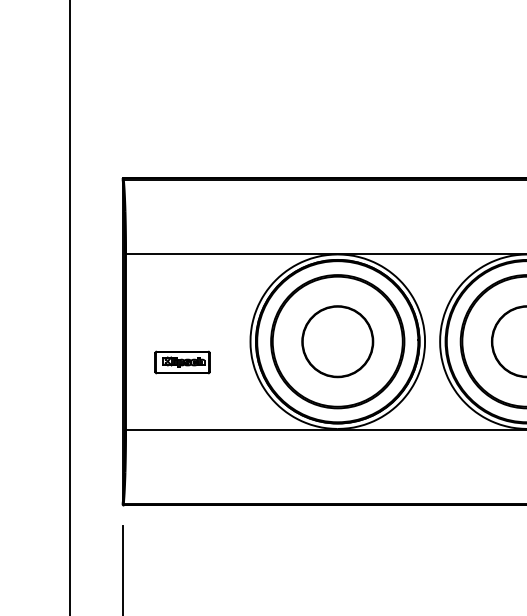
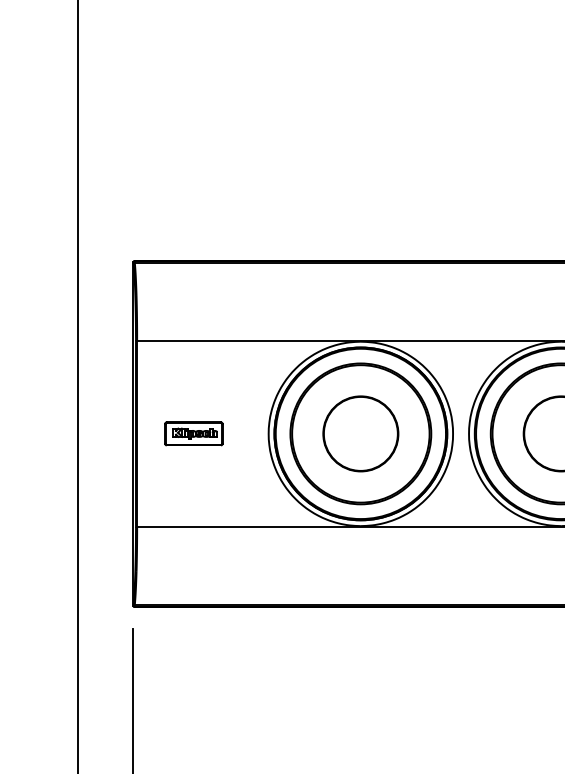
part: (182, 362) -> (193, 433), moved

